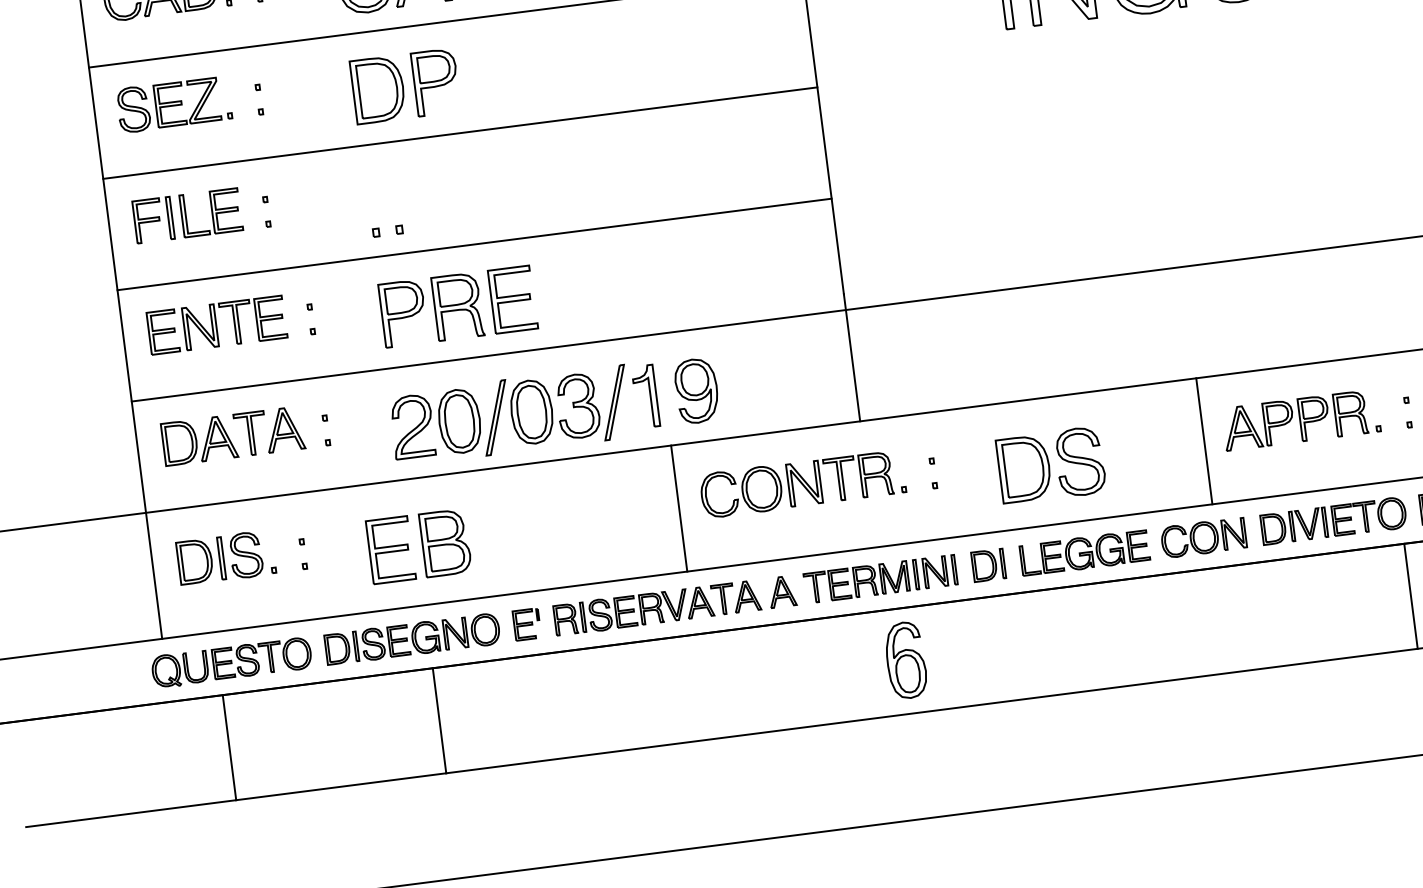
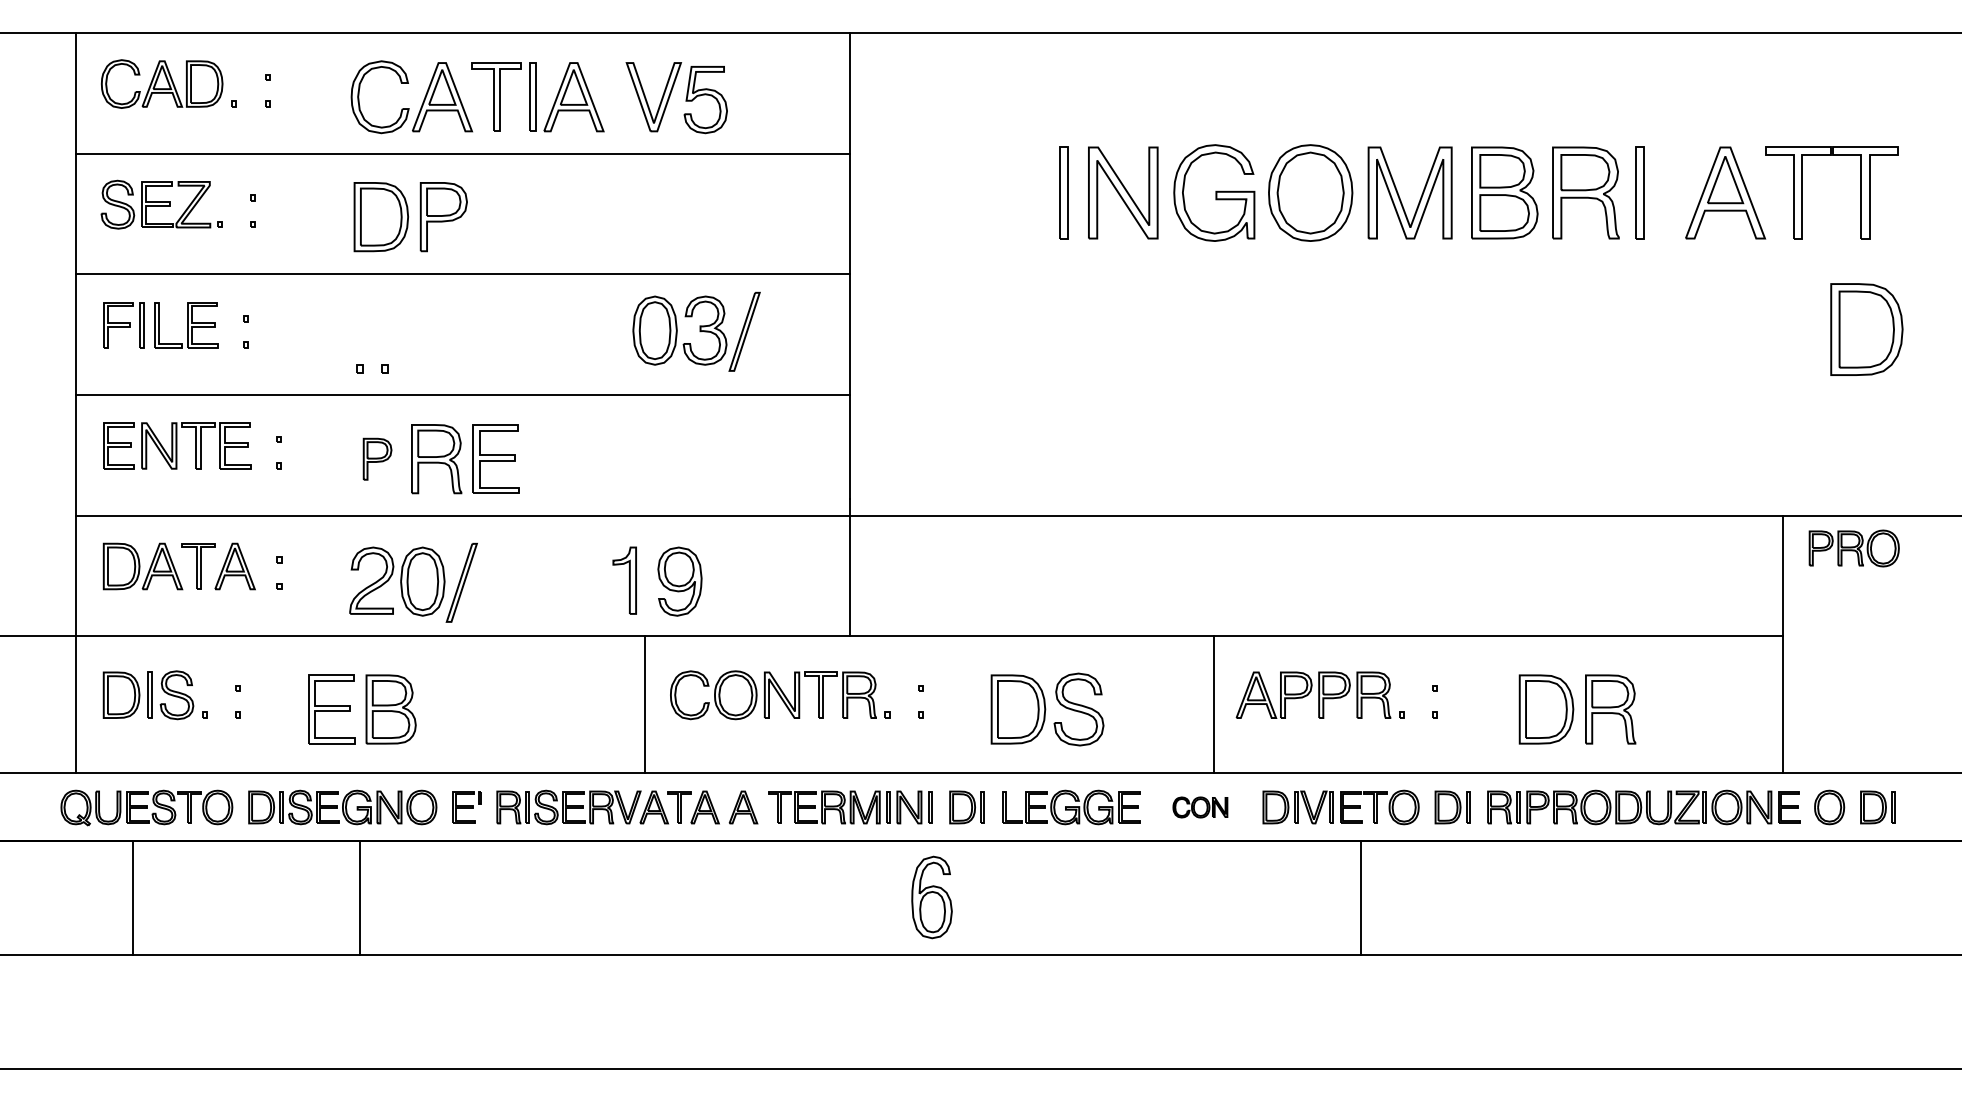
part: (403, 314) -> (377, 459), size x0.6
part: (570, 408) -> (696, 331), moved
part: (1203, 537) -> (1200, 807), size x0.6
line: (1411, 596) -> (1361, 898), moved
part: (905, 660) -> (931, 897), moved

